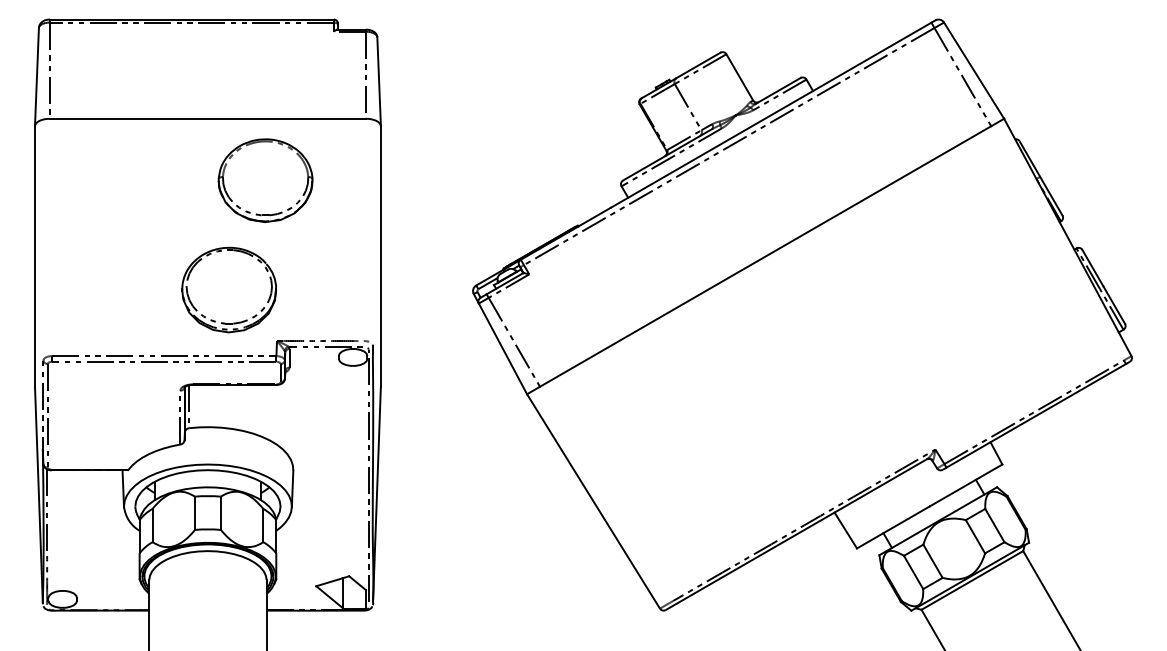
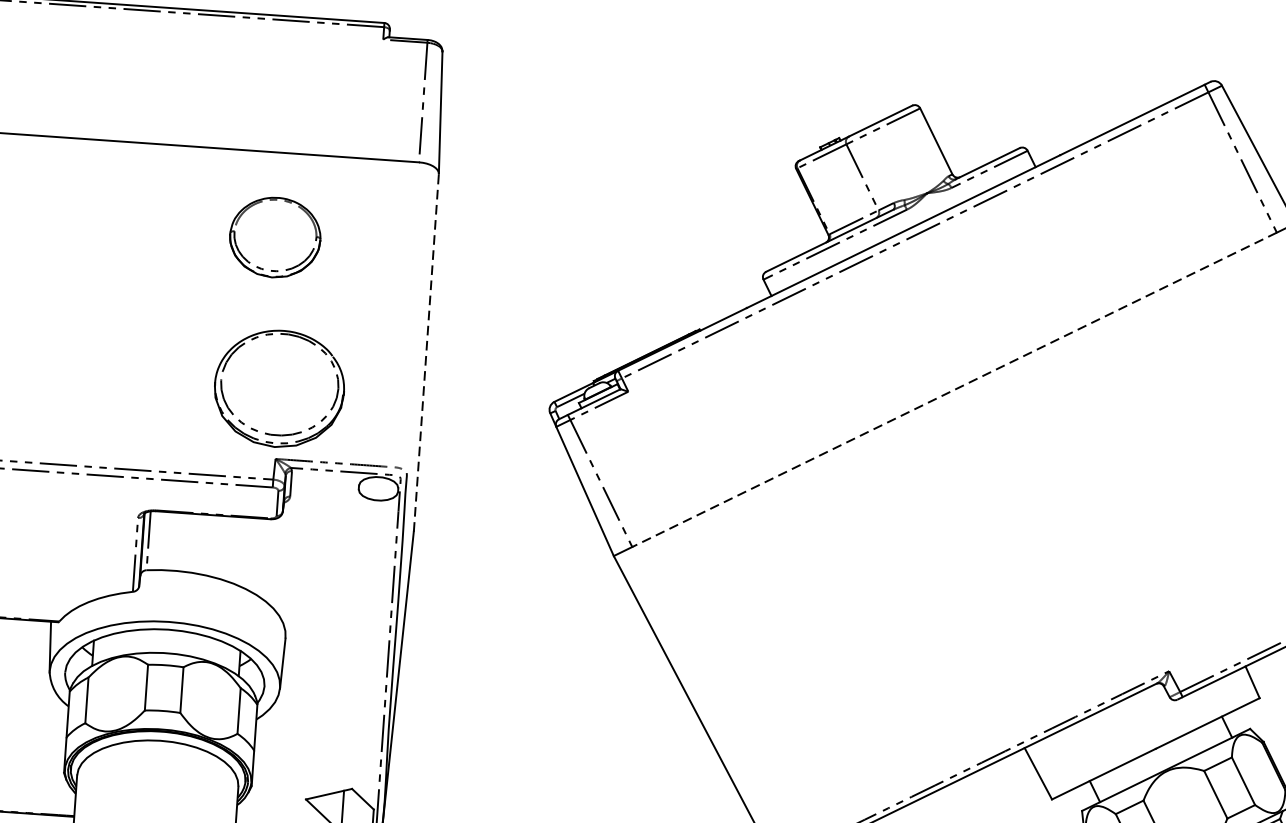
part: (265, 180) -> (275, 237), size x0.7
line: (380, 256) -> (425, 352), solid -> dashed
line: (765, 256) -> (954, 389), solid -> dashed
part: (228, 289) -> (278, 388), moved

